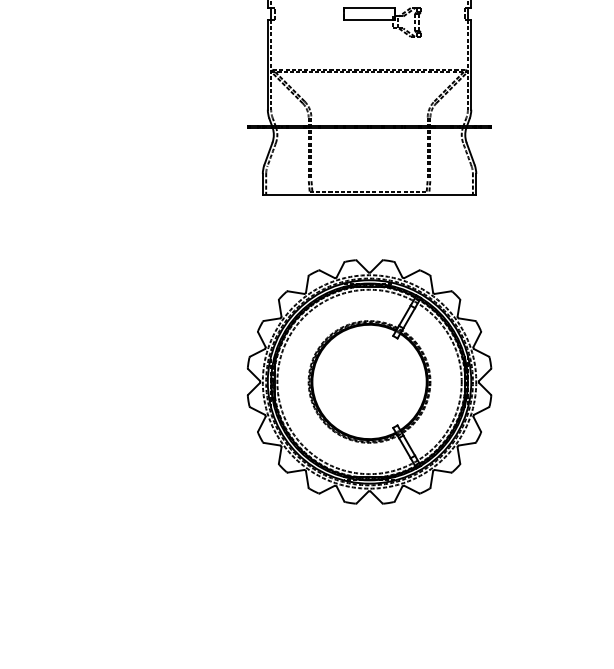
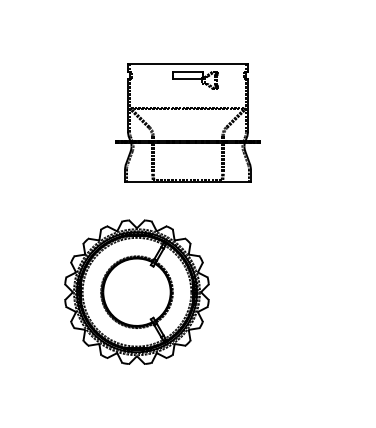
part: (368, 380) -> (136, 291), moved

